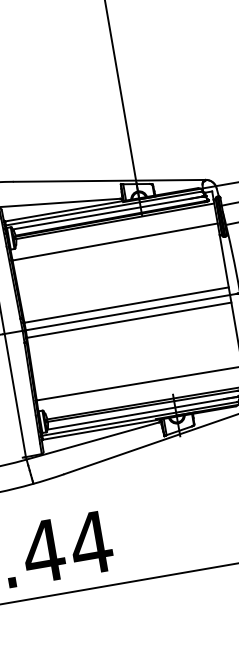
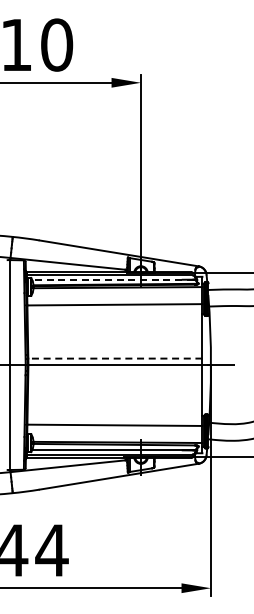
line: (107, 212) -> (112, 279), solid -> dashed
line: (125, 305) -> (114, 358), solid -> dashed
line: (129, 320) -> (115, 371), removed

